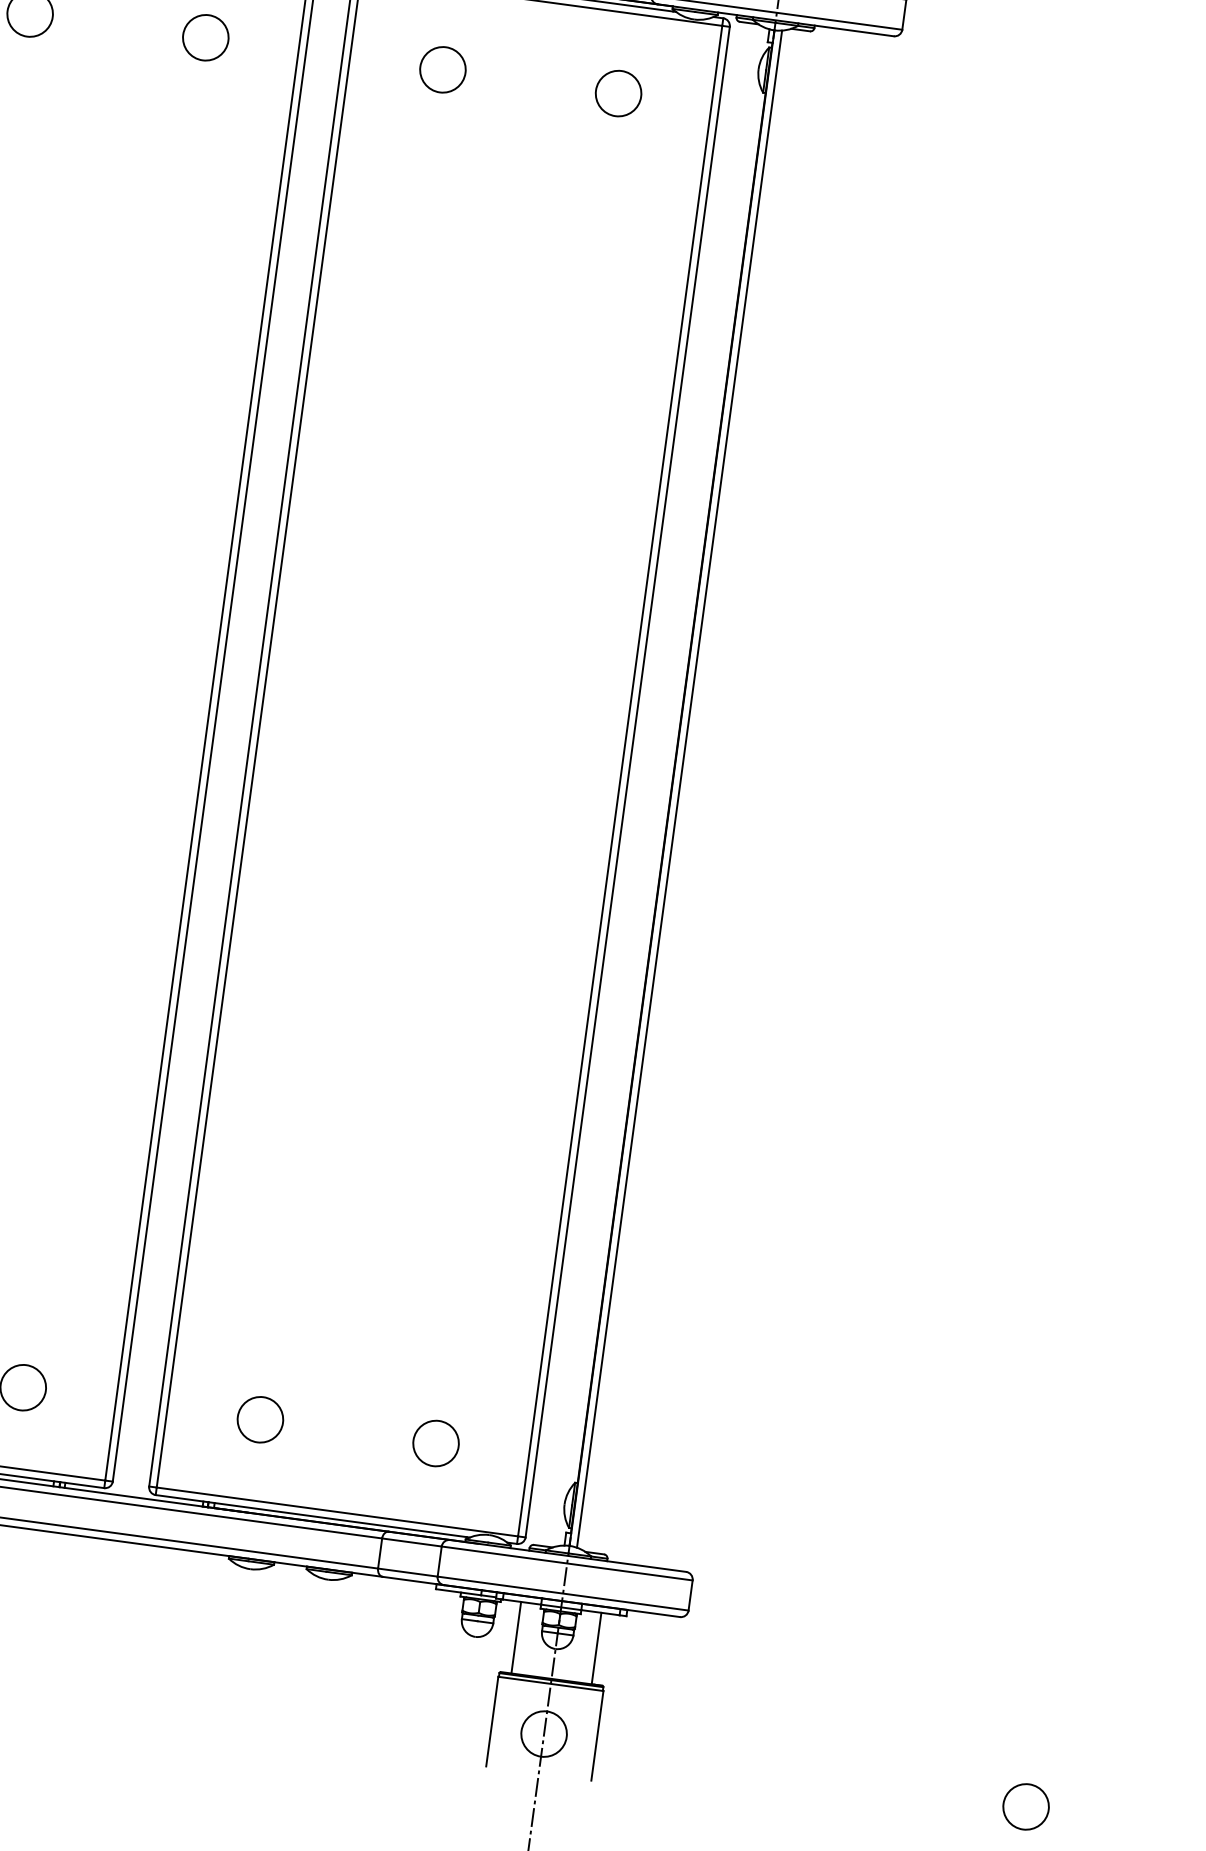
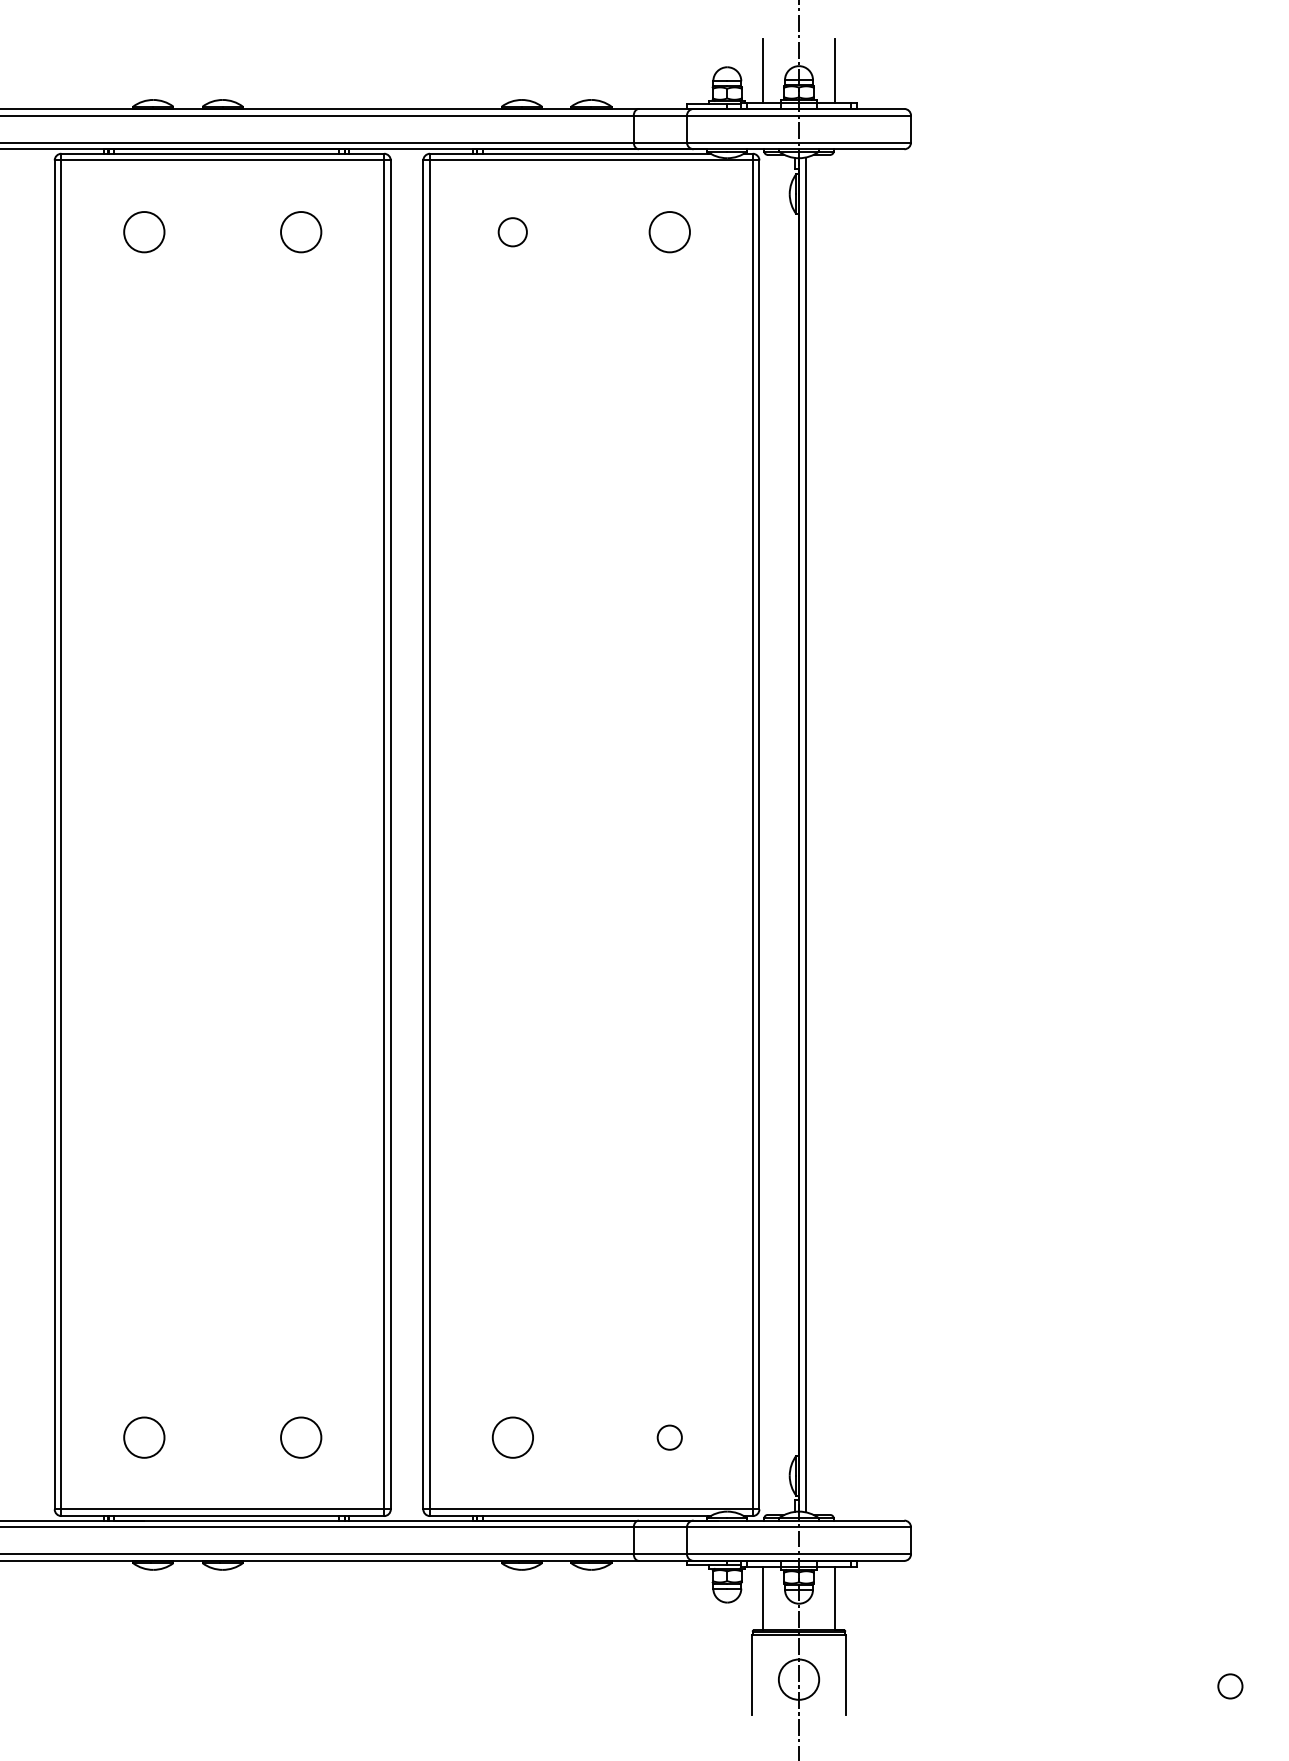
circle: (442, 70) -> (512, 232), size x0.7
circle: (435, 1443) -> (669, 1437), size x0.6
circle: (1026, 1807) -> (1230, 1686), size x0.6

